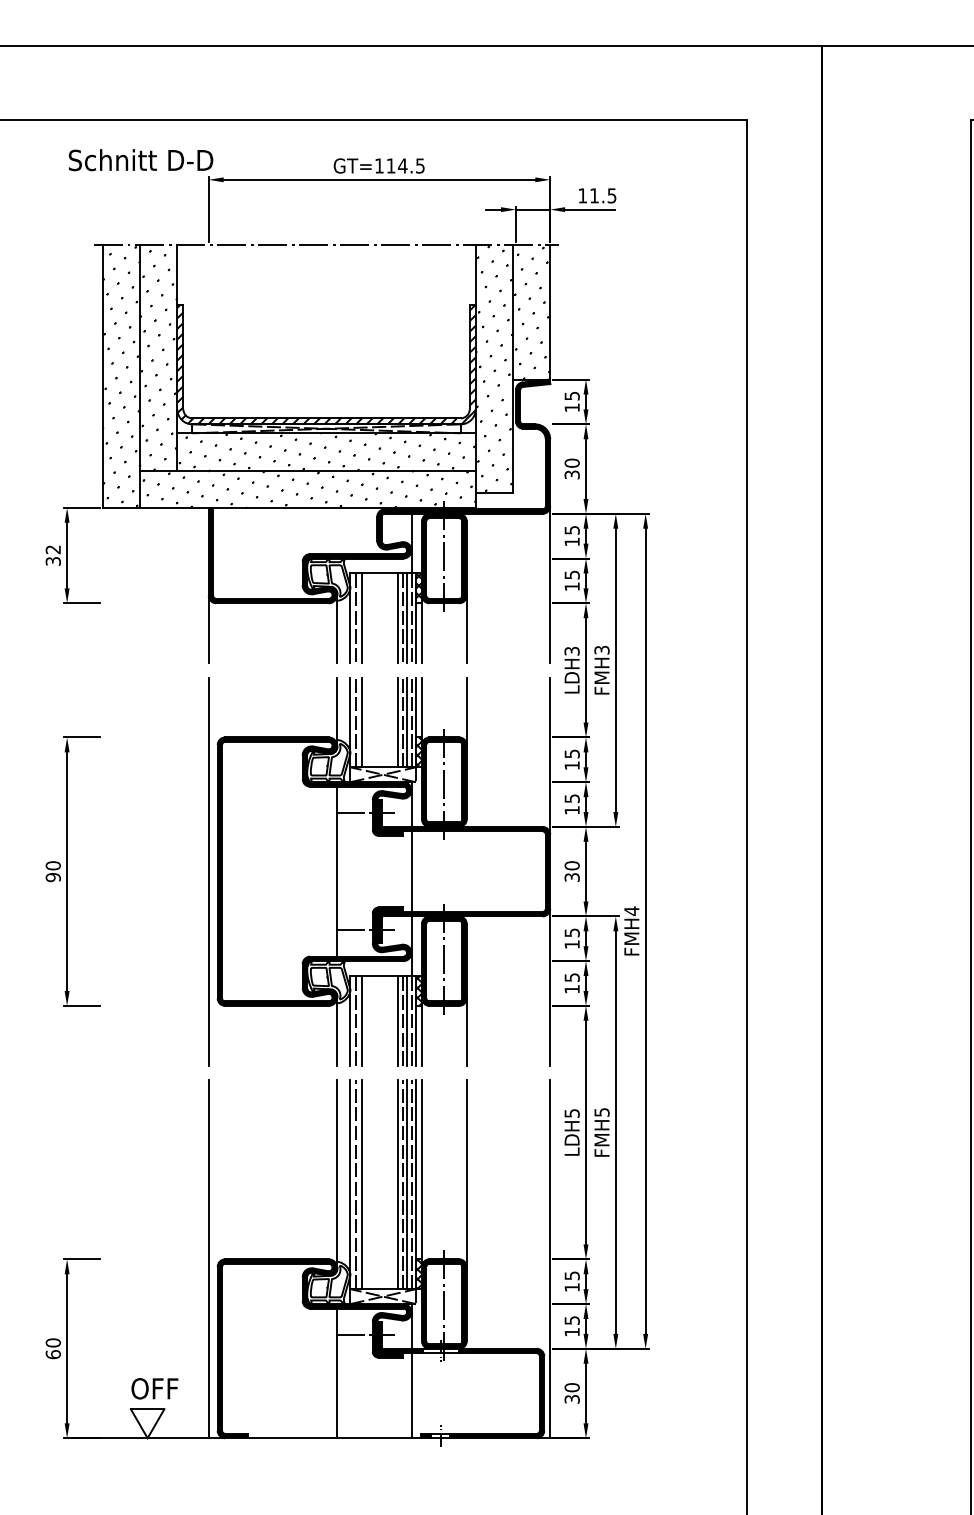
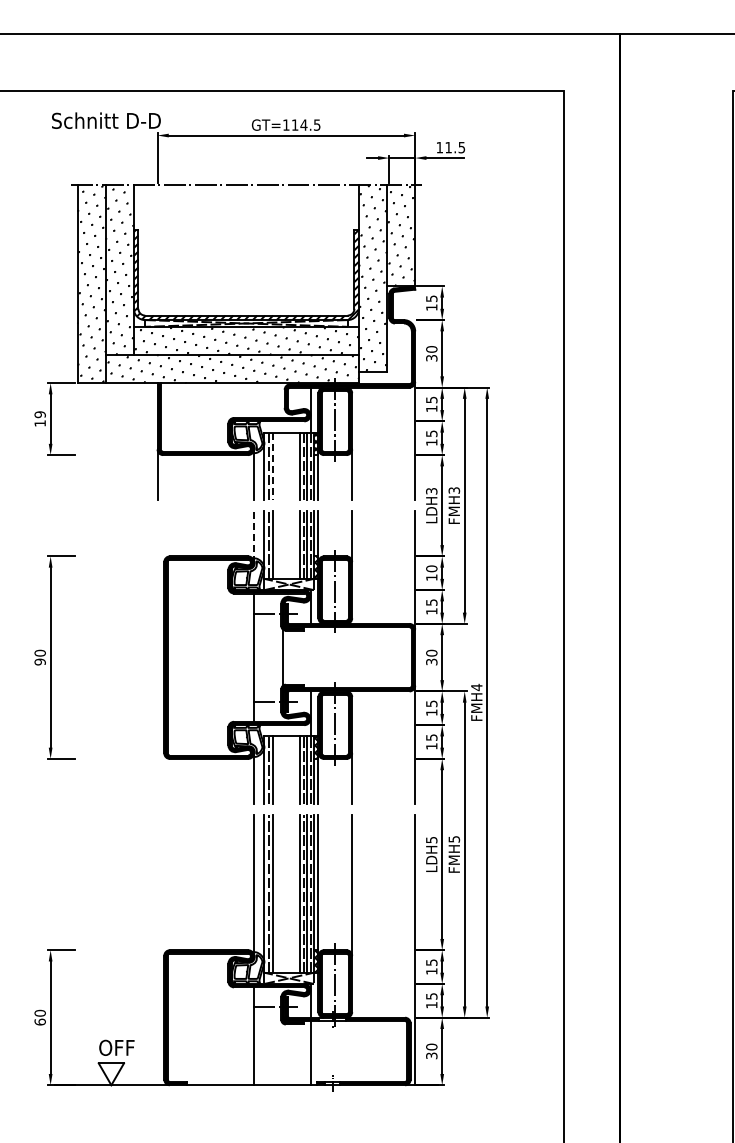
text: (52, 554) -> (39, 418), 32 -> 19
line: (362, 618) -> (273, 466), solid -> dashed
line: (337, 711) -> (254, 536), solid -> dashed
text: (571, 753) -> (431, 568), 15 -> 10
line: (208, 871) -> (157, 657), removed
line: (411, 871) -> (282, 657), moved
line: (208, 1259) -> (157, 950), removed

